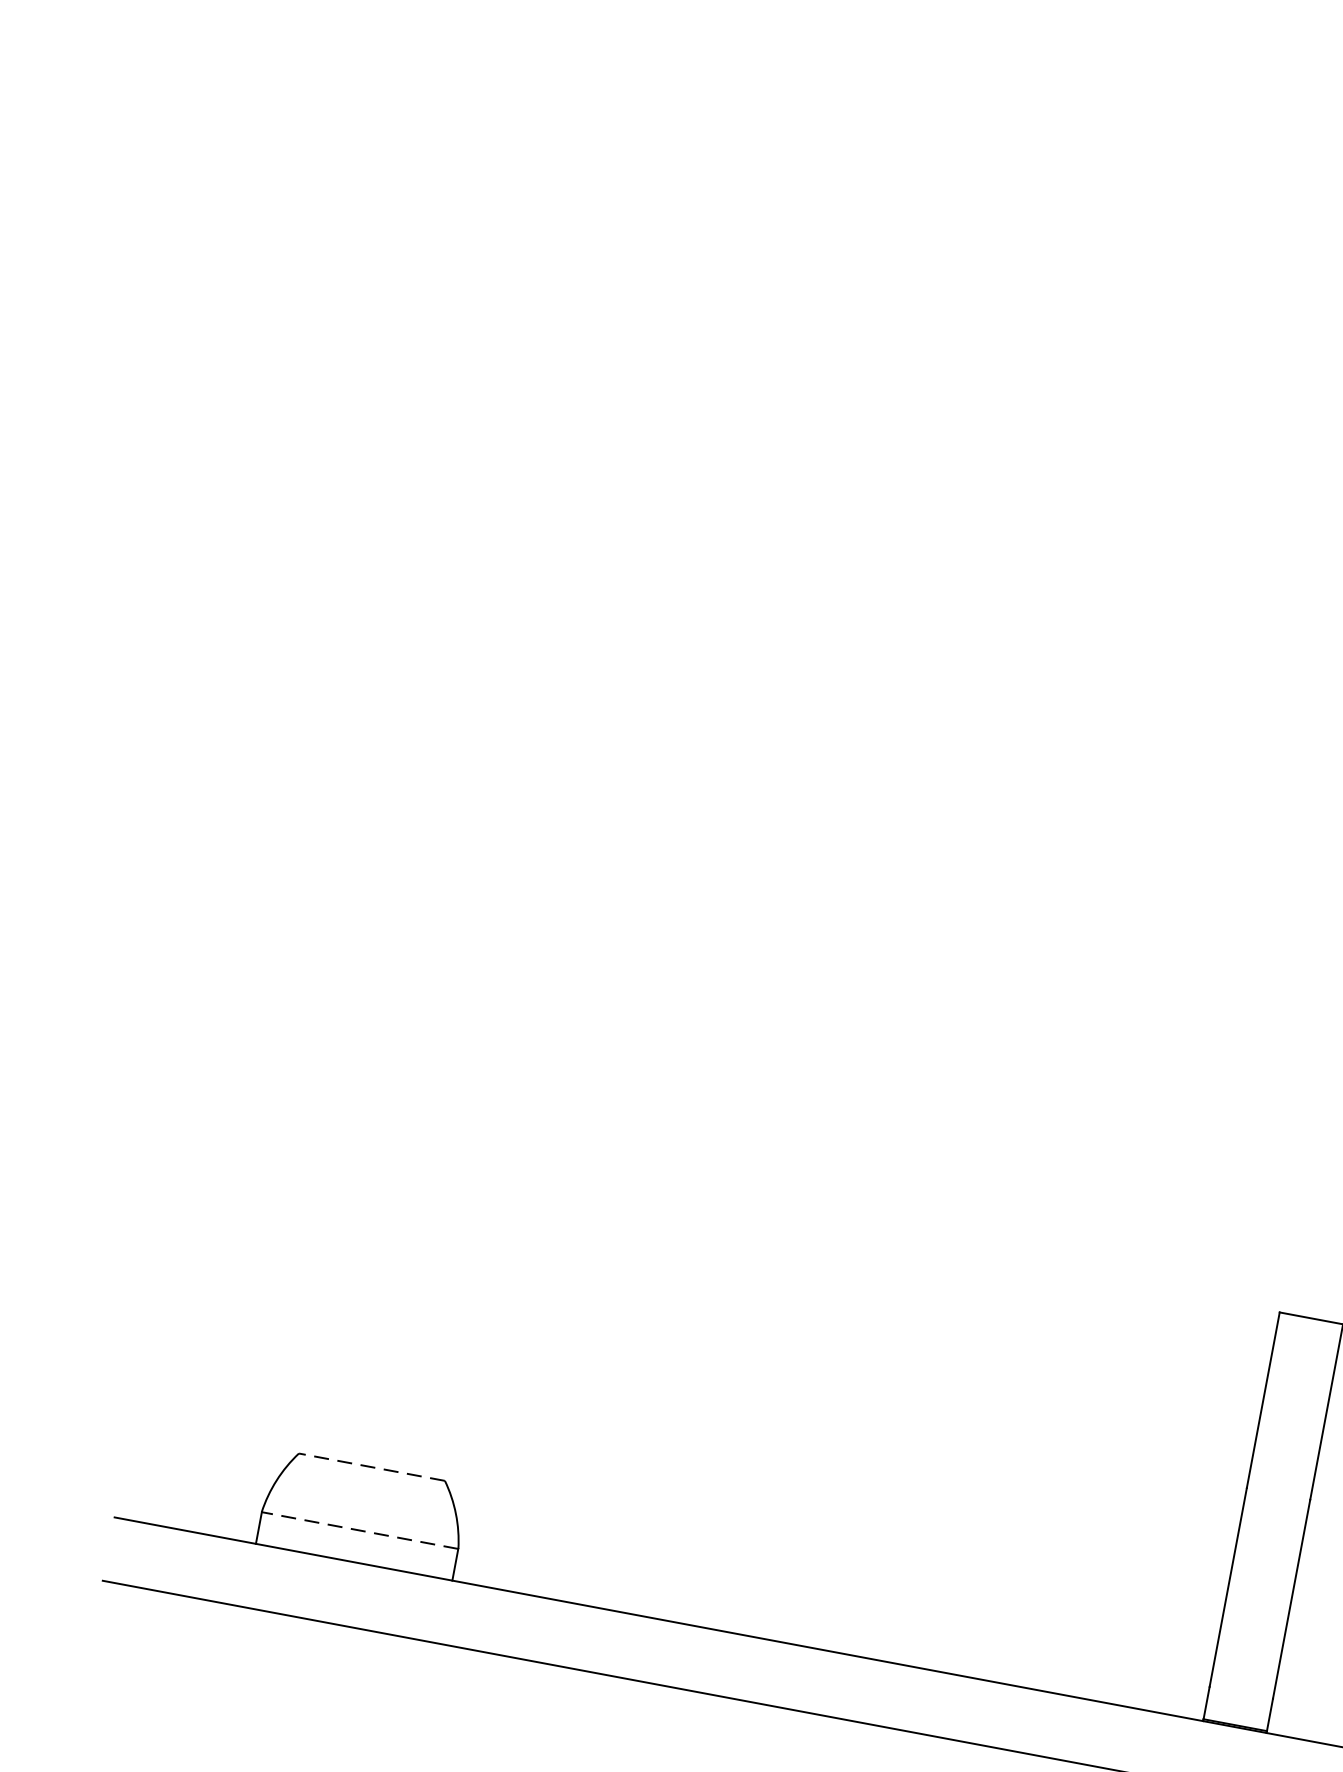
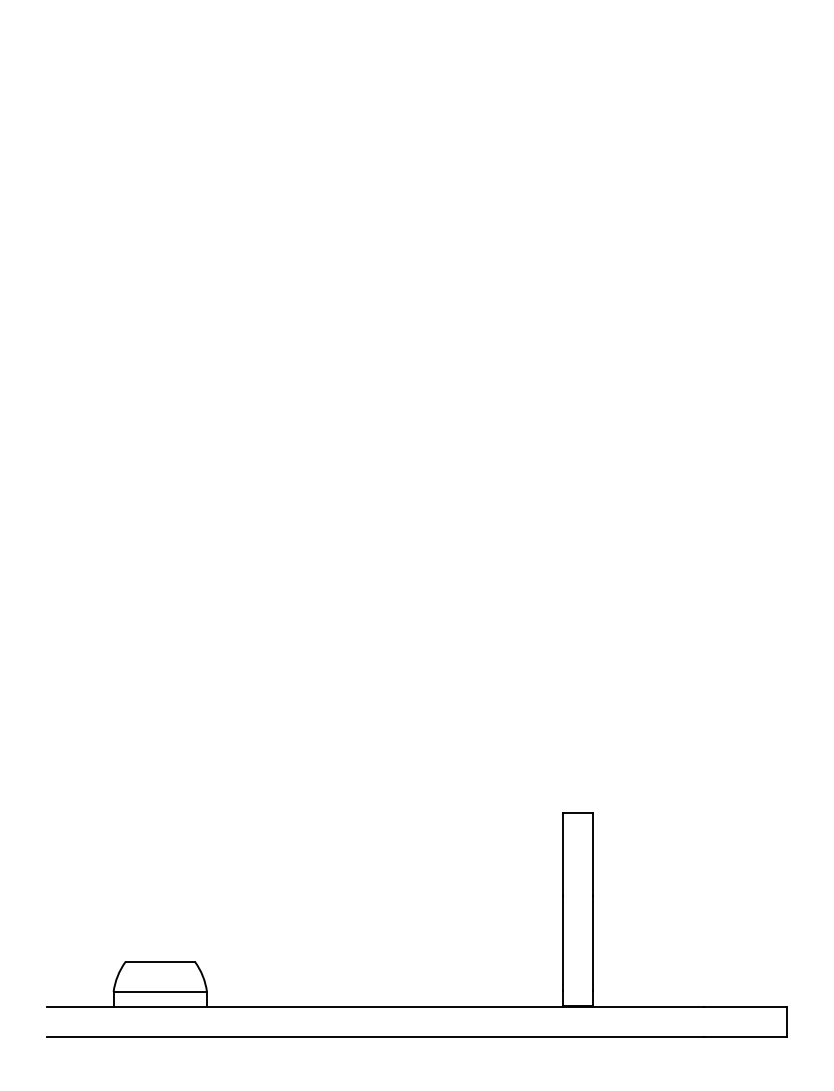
line: (372, 1466) -> (160, 961), dashed -> solid
line: (360, 1529) -> (160, 991), dashed -> solid

